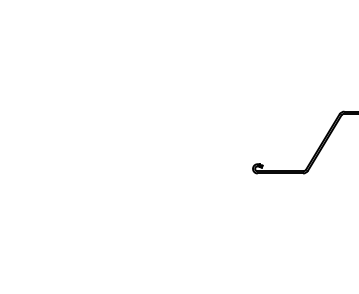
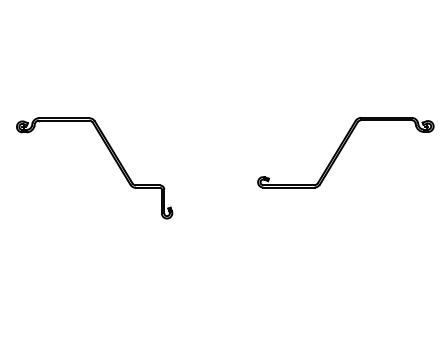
part: (123, 146) -> (112, 157), added

